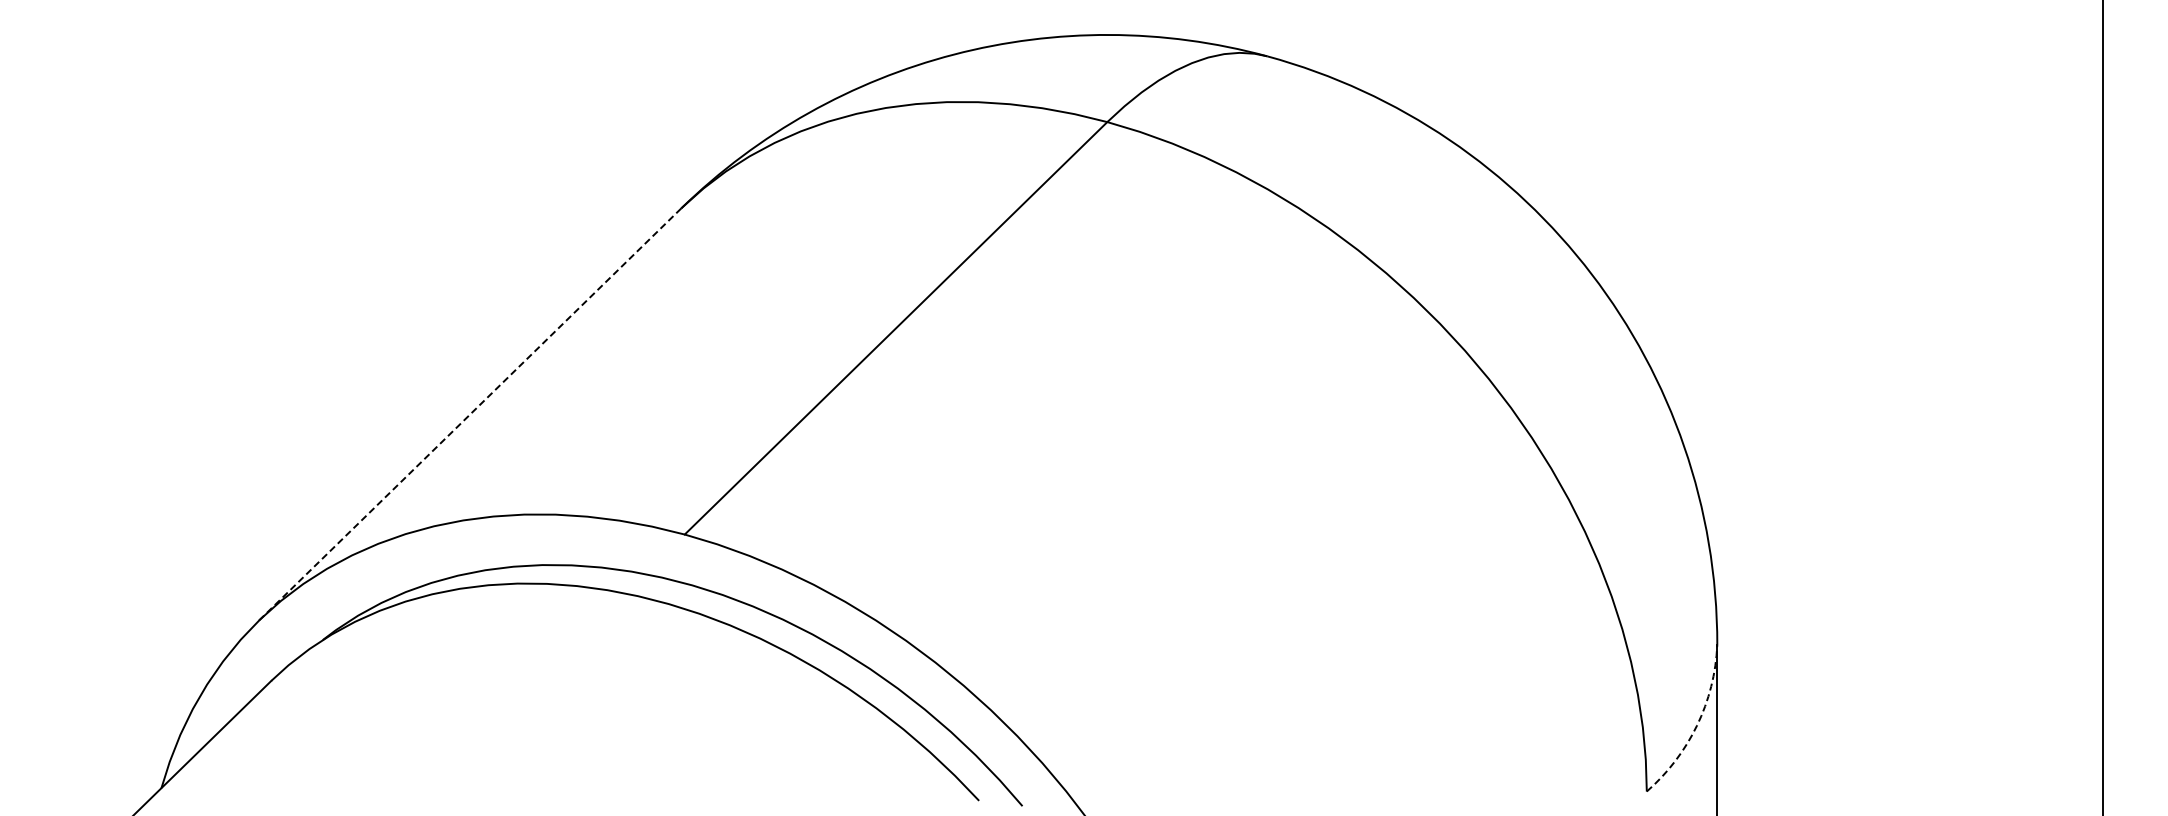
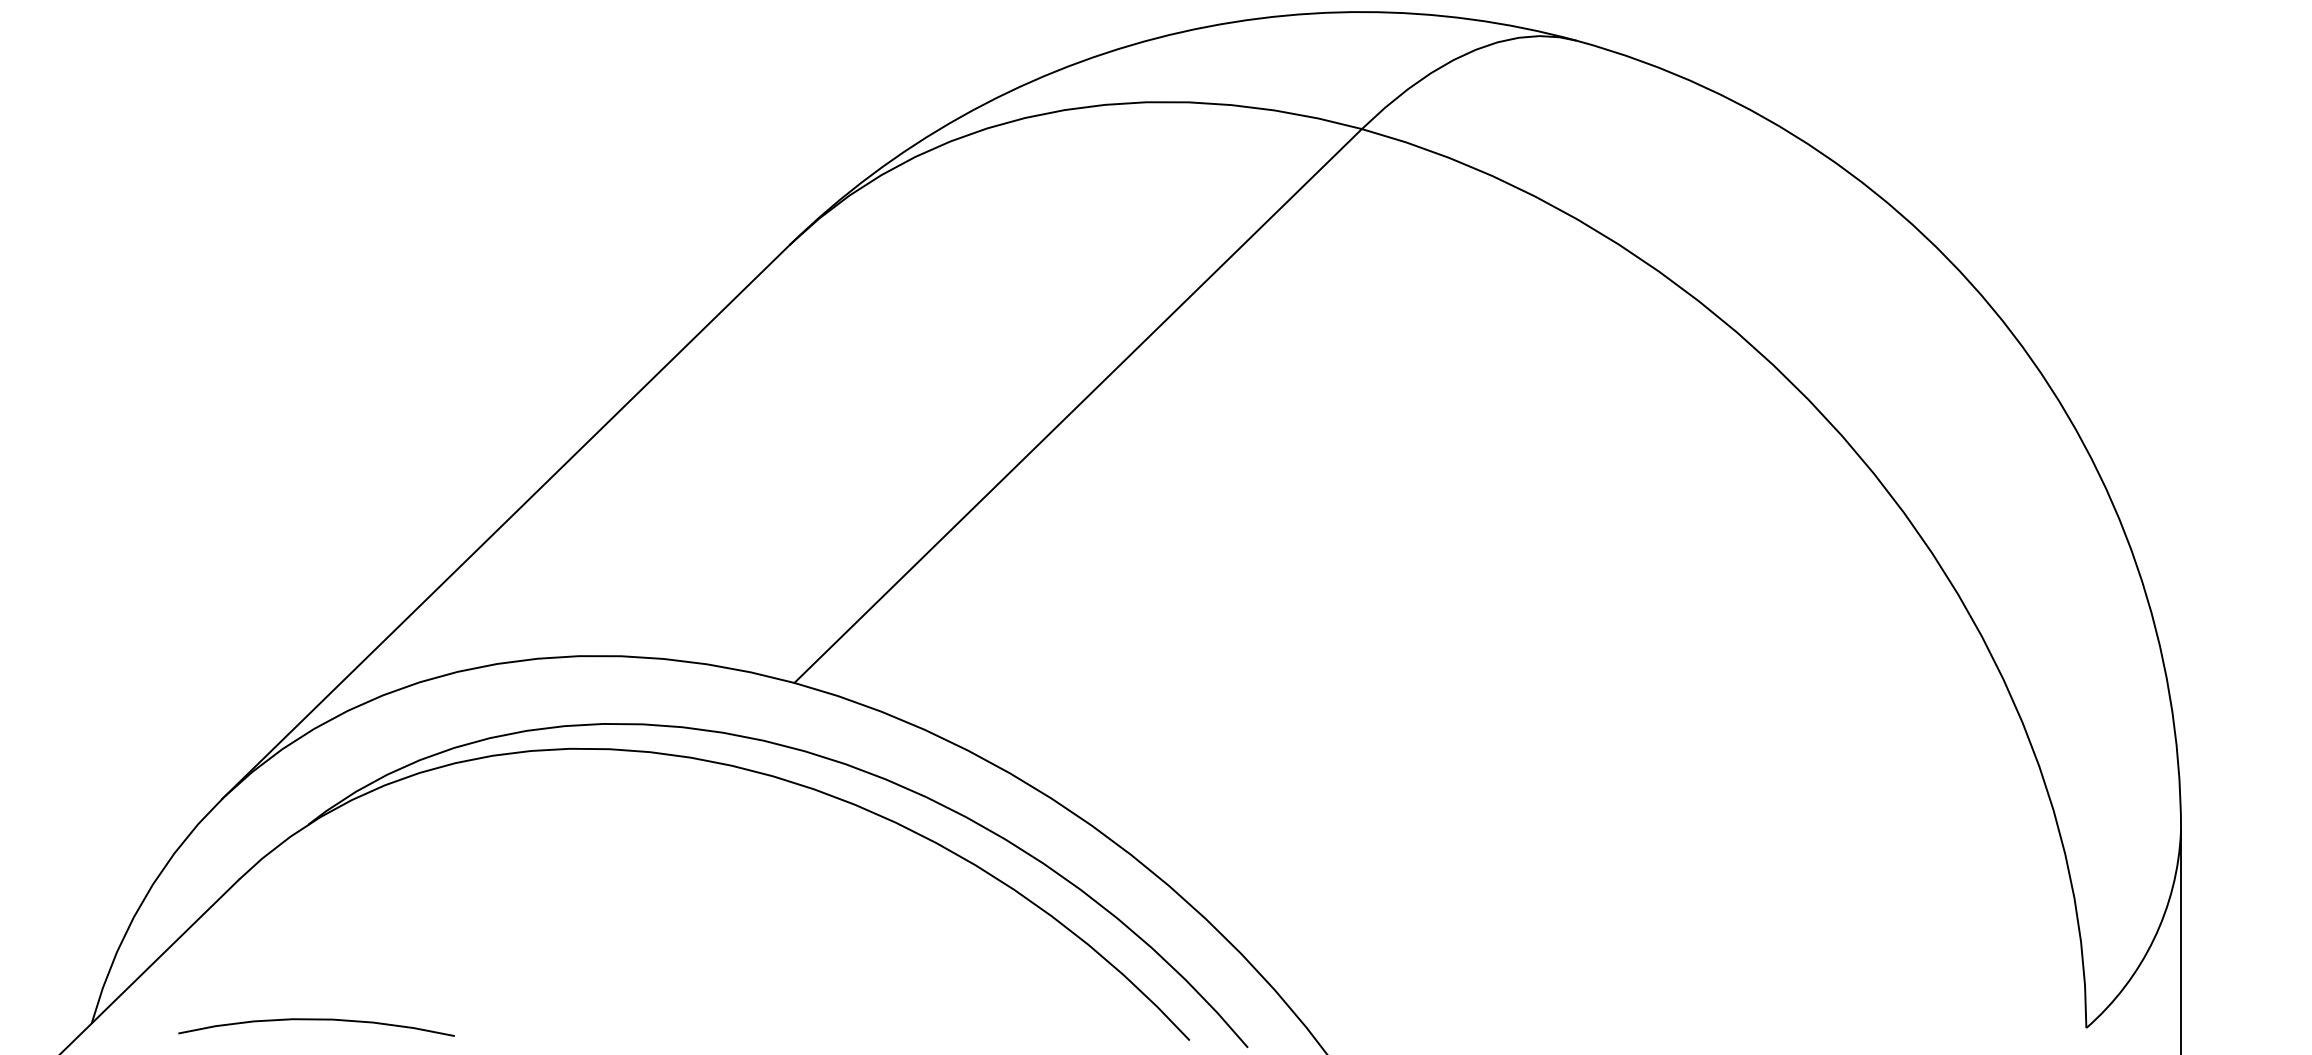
line: (469, 415) -> (505, 523), dashed -> solid
arc: (1697, 725) -> (2154, 939), dashed -> solid
curve: (328, 785) -> (316, 1019), added

